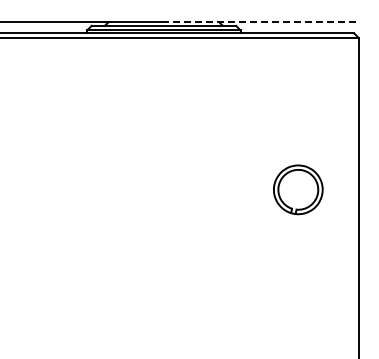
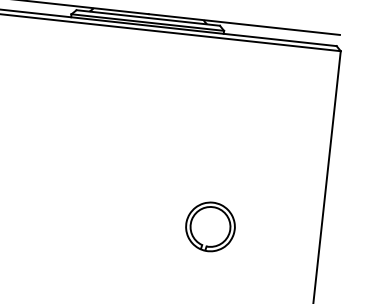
line: (259, 21) -> (243, 24), dashed -> solid
part: (298, 189) -> (210, 226), moved

